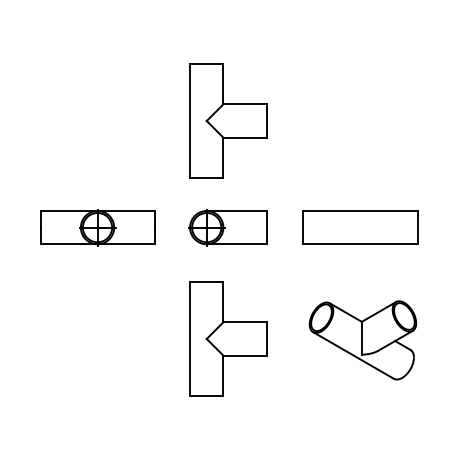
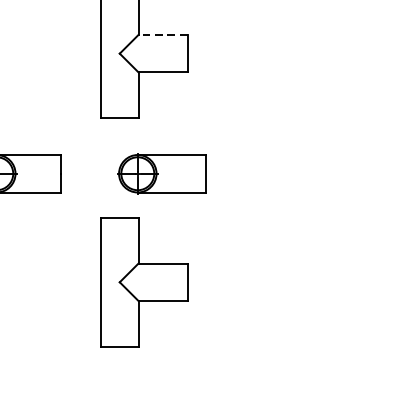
line: (245, 104) -> (163, 35), solid -> dashed
part: (227, 227) -> (161, 173), moved
part: (360, 227) -> (292, 173), removed
part: (228, 338) -> (144, 281), moved
part: (362, 340) -> (295, 300), removed

